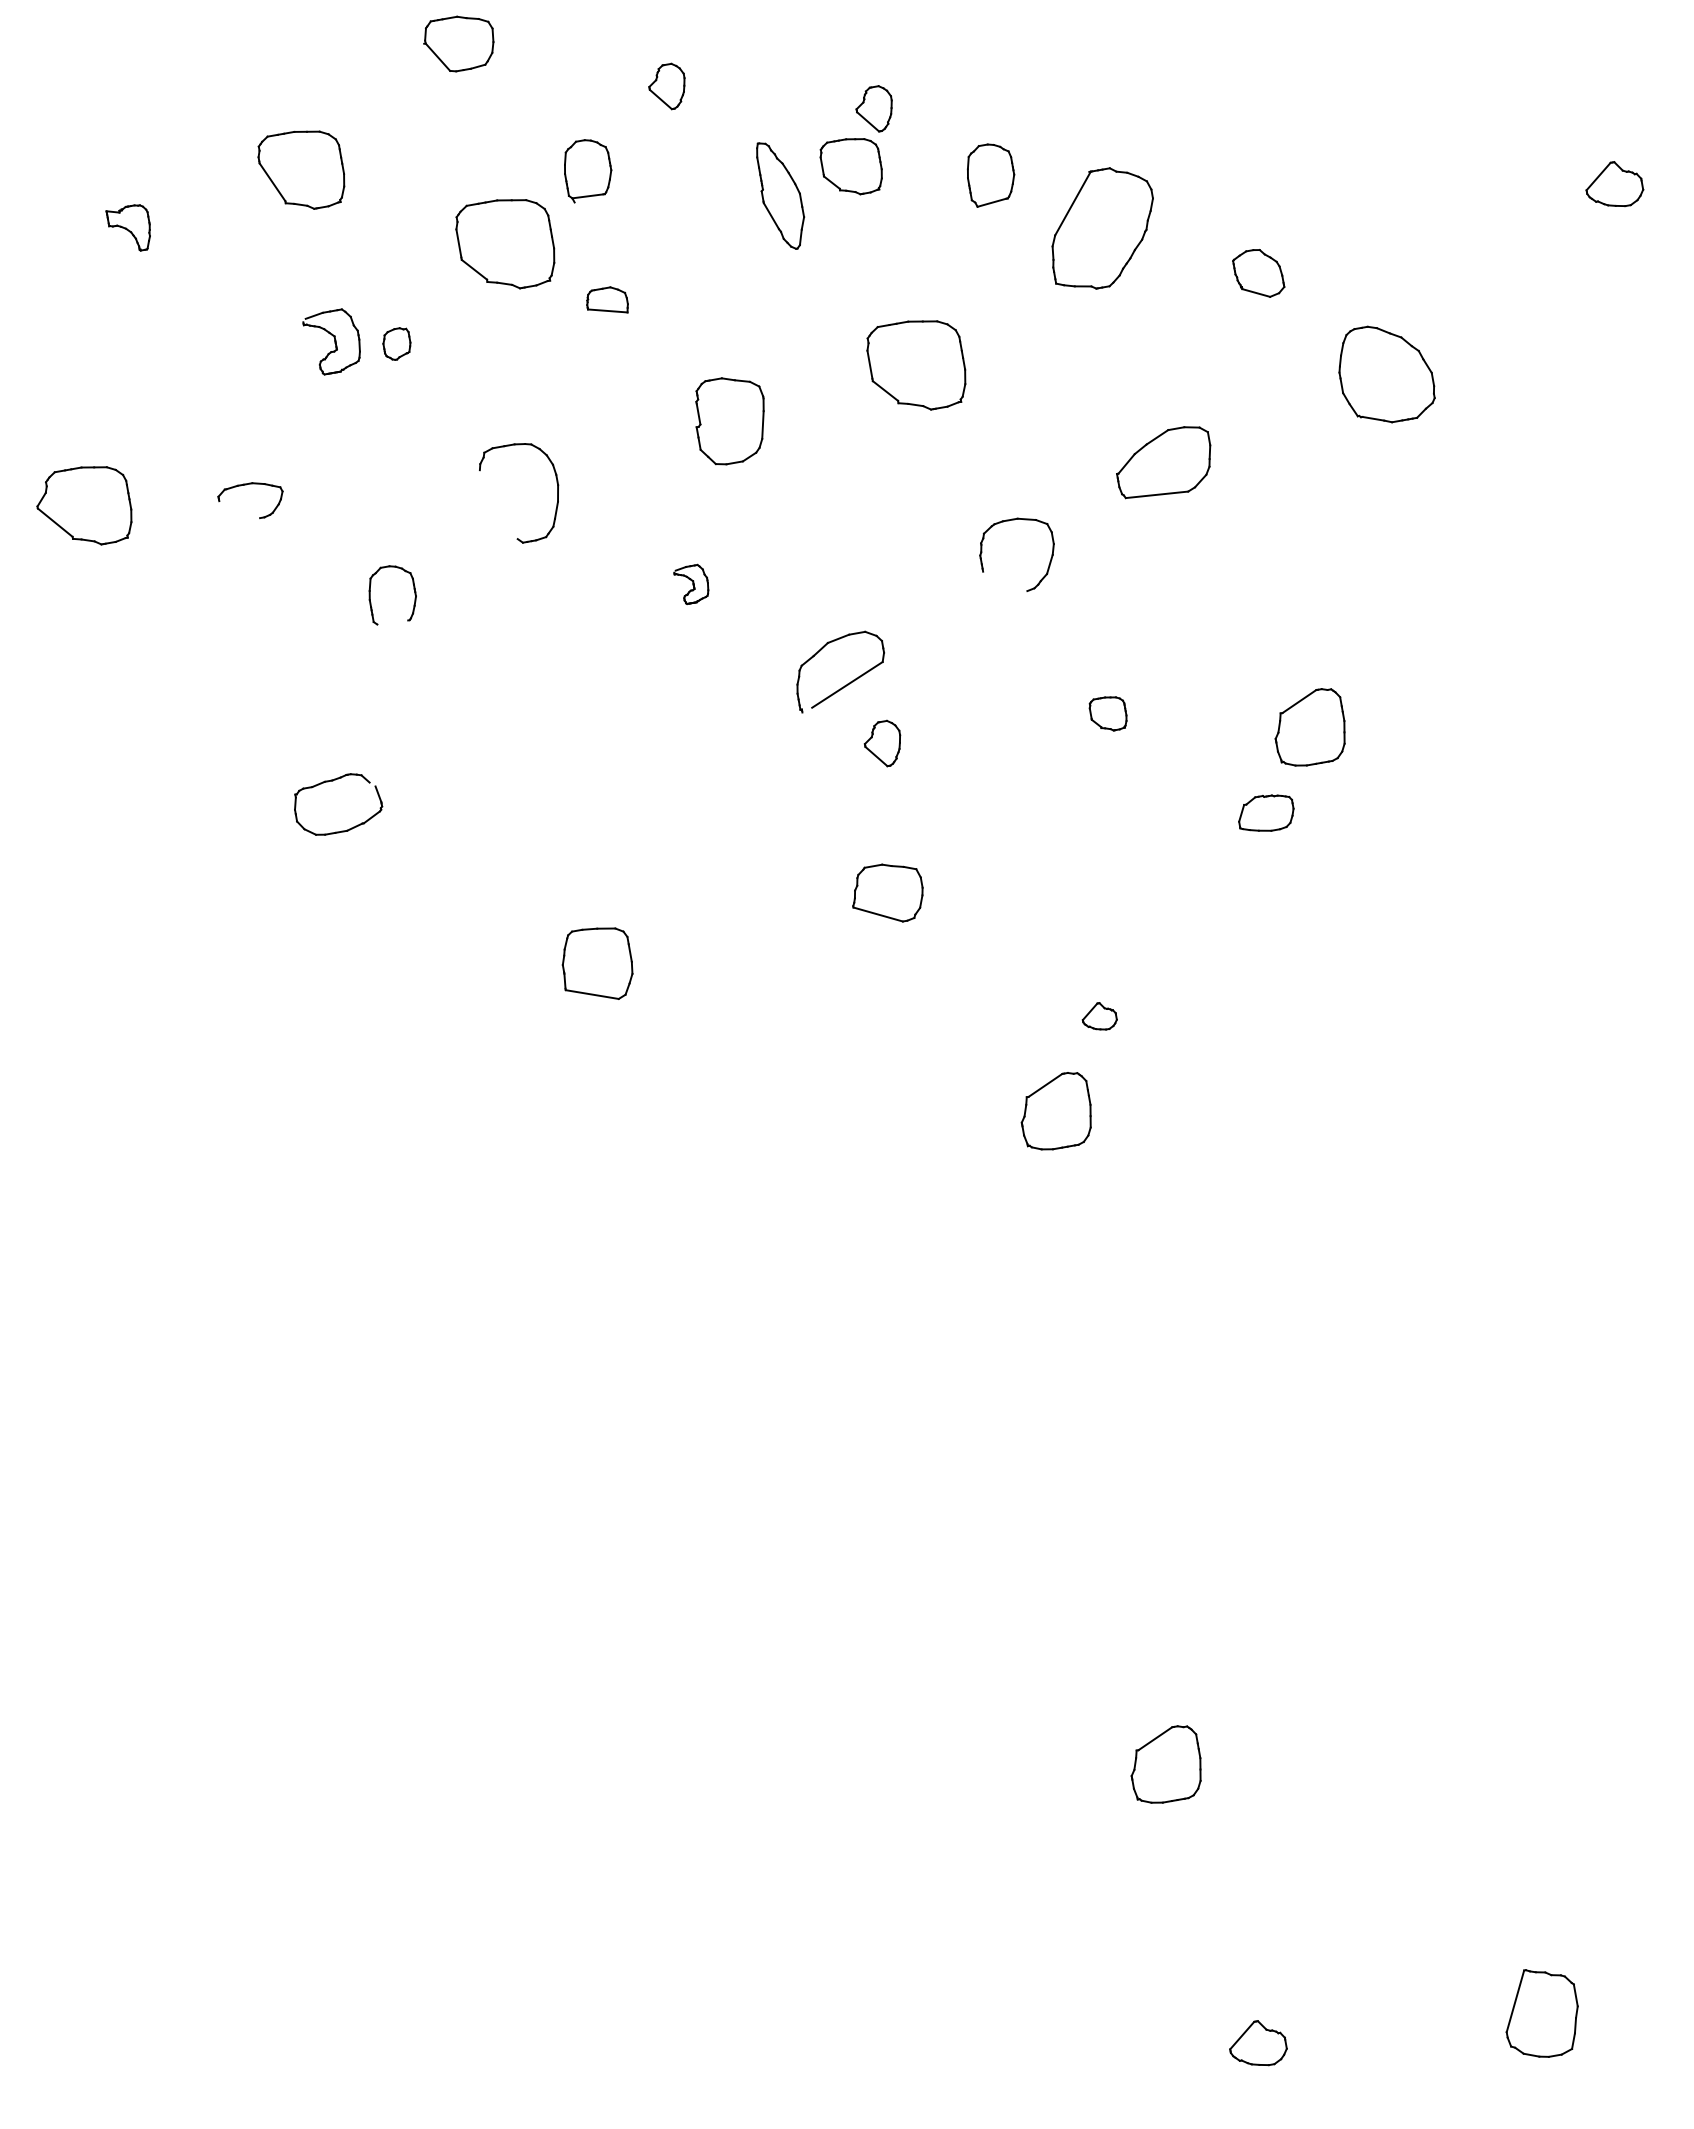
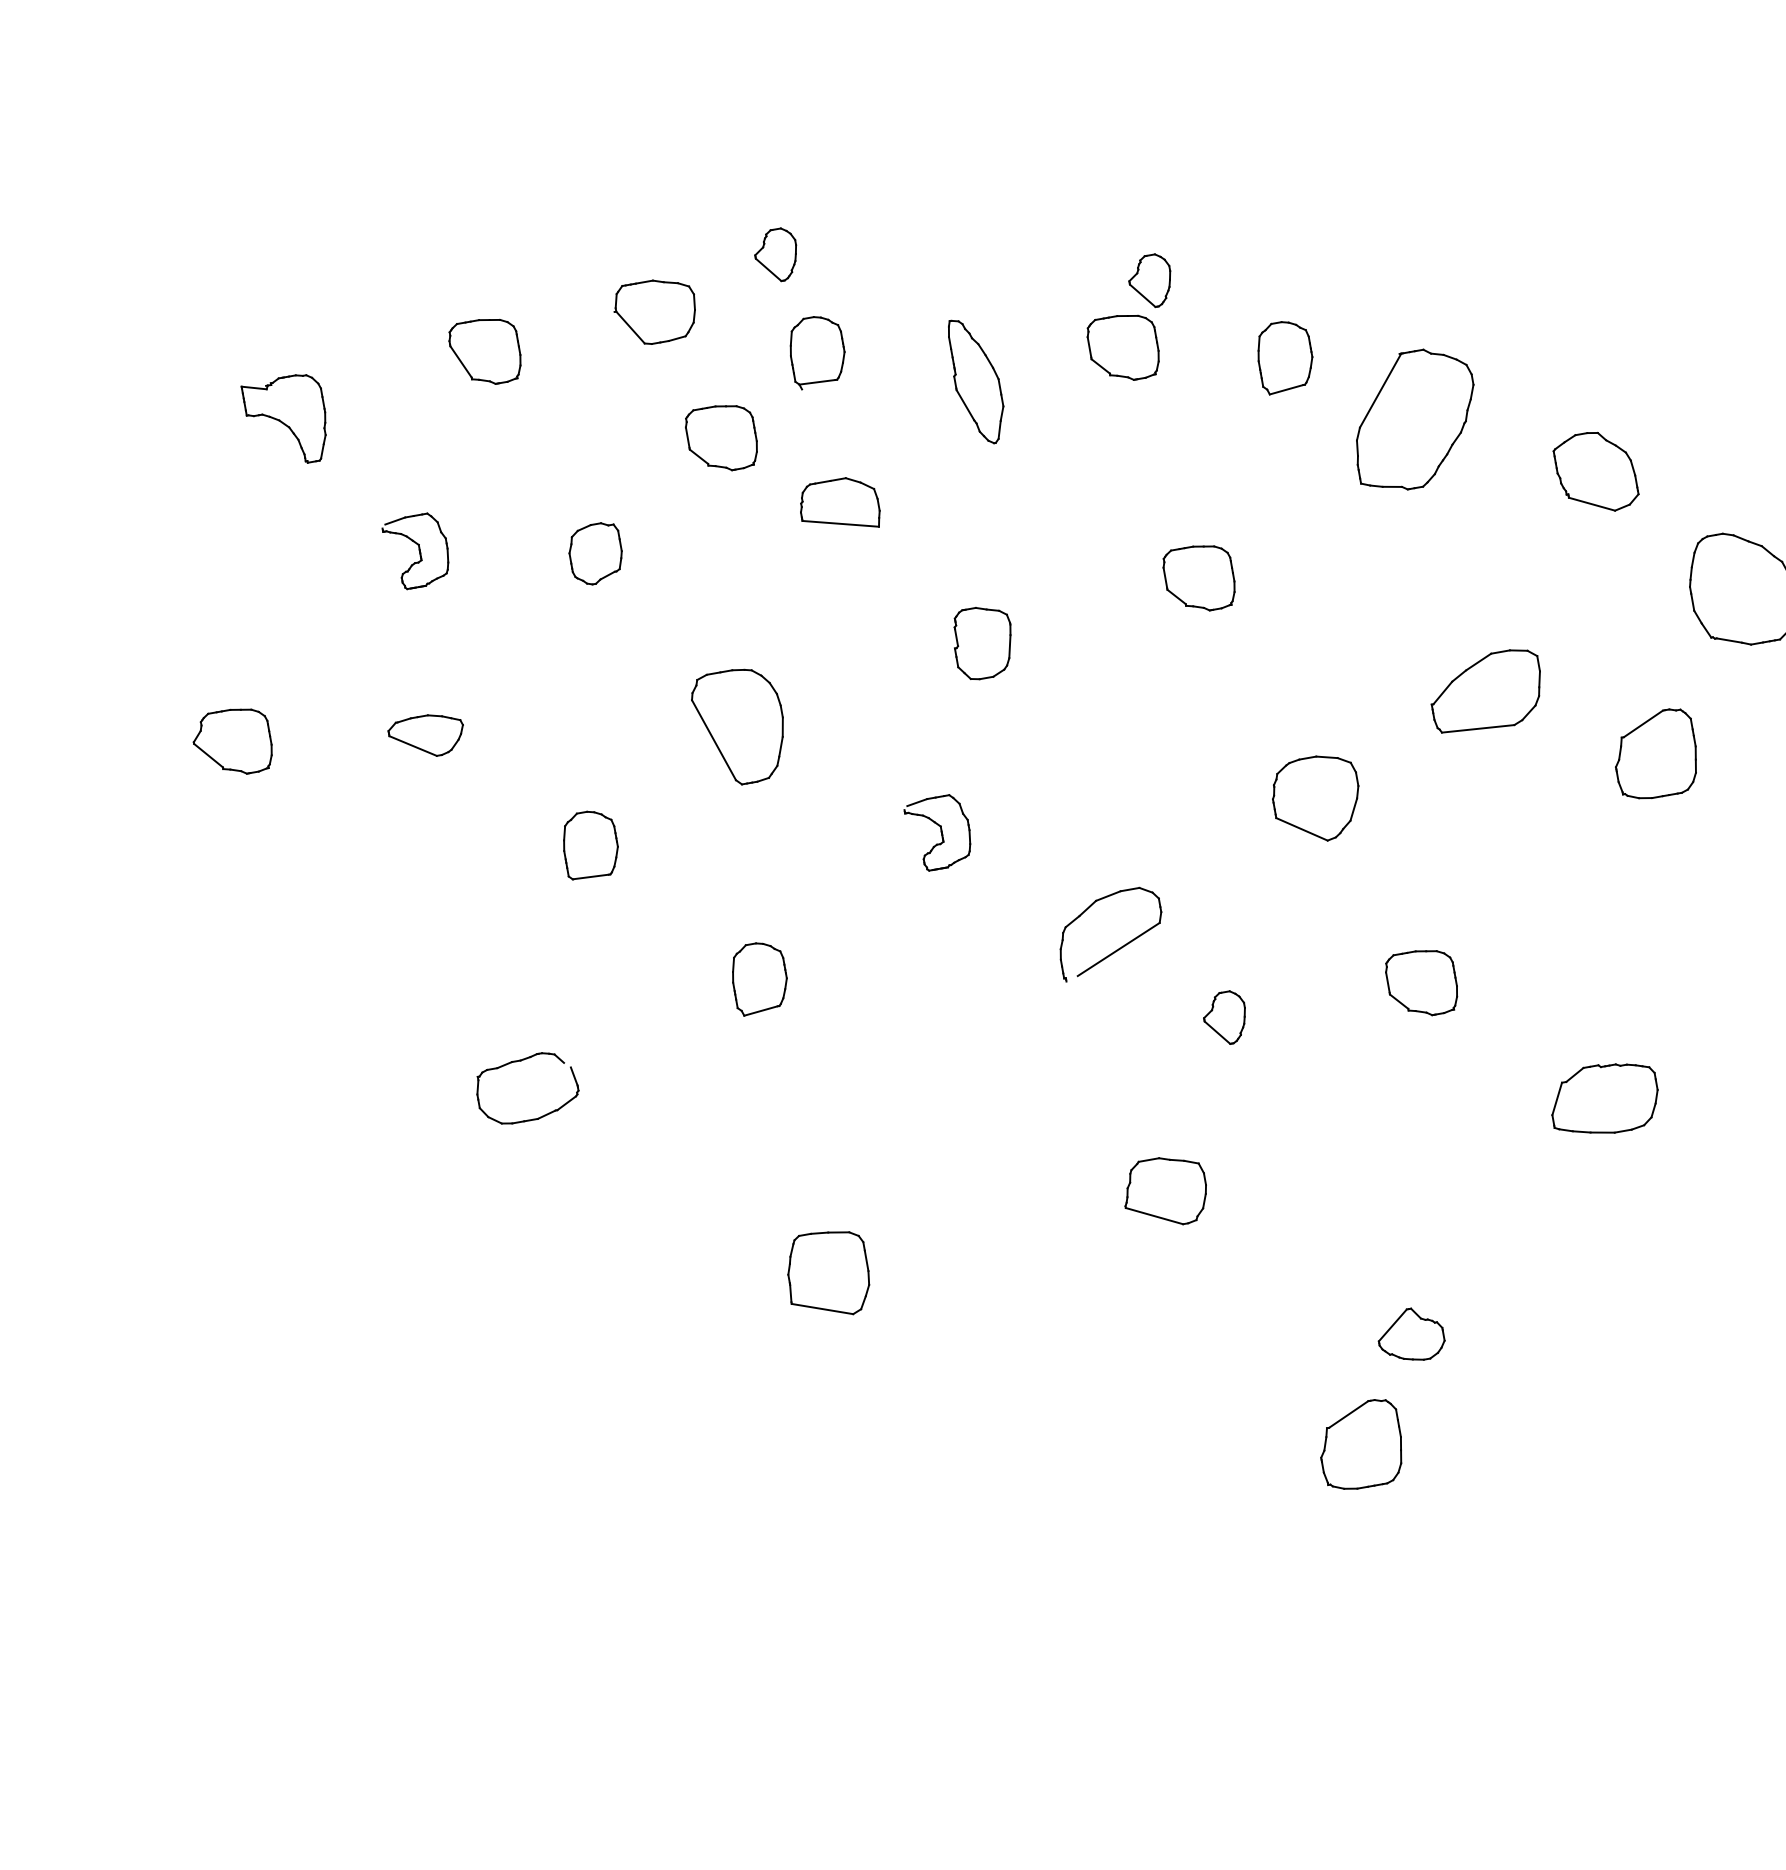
part: (458, 43) -> (654, 311), moved
part: (666, 86) -> (775, 254), moved
part: (301, 169) -> (484, 351), size x0.71
part: (780, 195) -> (976, 381), moved
part: (128, 227) -> (284, 418), size x1.67
part: (504, 244) -> (720, 438), size x0.62
part: (1258, 273) -> (1595, 471), size x1.43
part: (607, 299) -> (840, 502), size x1.67
part: (331, 341) -> (415, 550), moved
part: (396, 343) -> (595, 553), size x1.67
part: (916, 364) -> (1198, 577), size x0.62
part: (730, 421) -> (982, 643), size x0.71
line: (498, 504) -> (713, 740), added
part: (83, 505) -> (231, 741), size x0.71
line: (239, 509) -> (412, 745), added
line: (1005, 581) -> (1302, 829), added
part: (691, 584) -> (937, 832), size x1.67
line: (392, 622) -> (590, 877), added
part: (538, 710) -> (760, 979), added
part: (1107, 713) -> (1420, 982), size x1.67
part: (1309, 727) -> (1655, 754), moved
part: (882, 743) -> (1224, 1017), moved
part: (1266, 812) -> (1605, 1097), size x1.67
part: (1099, 1016) -> (1411, 1334), size x1.67

